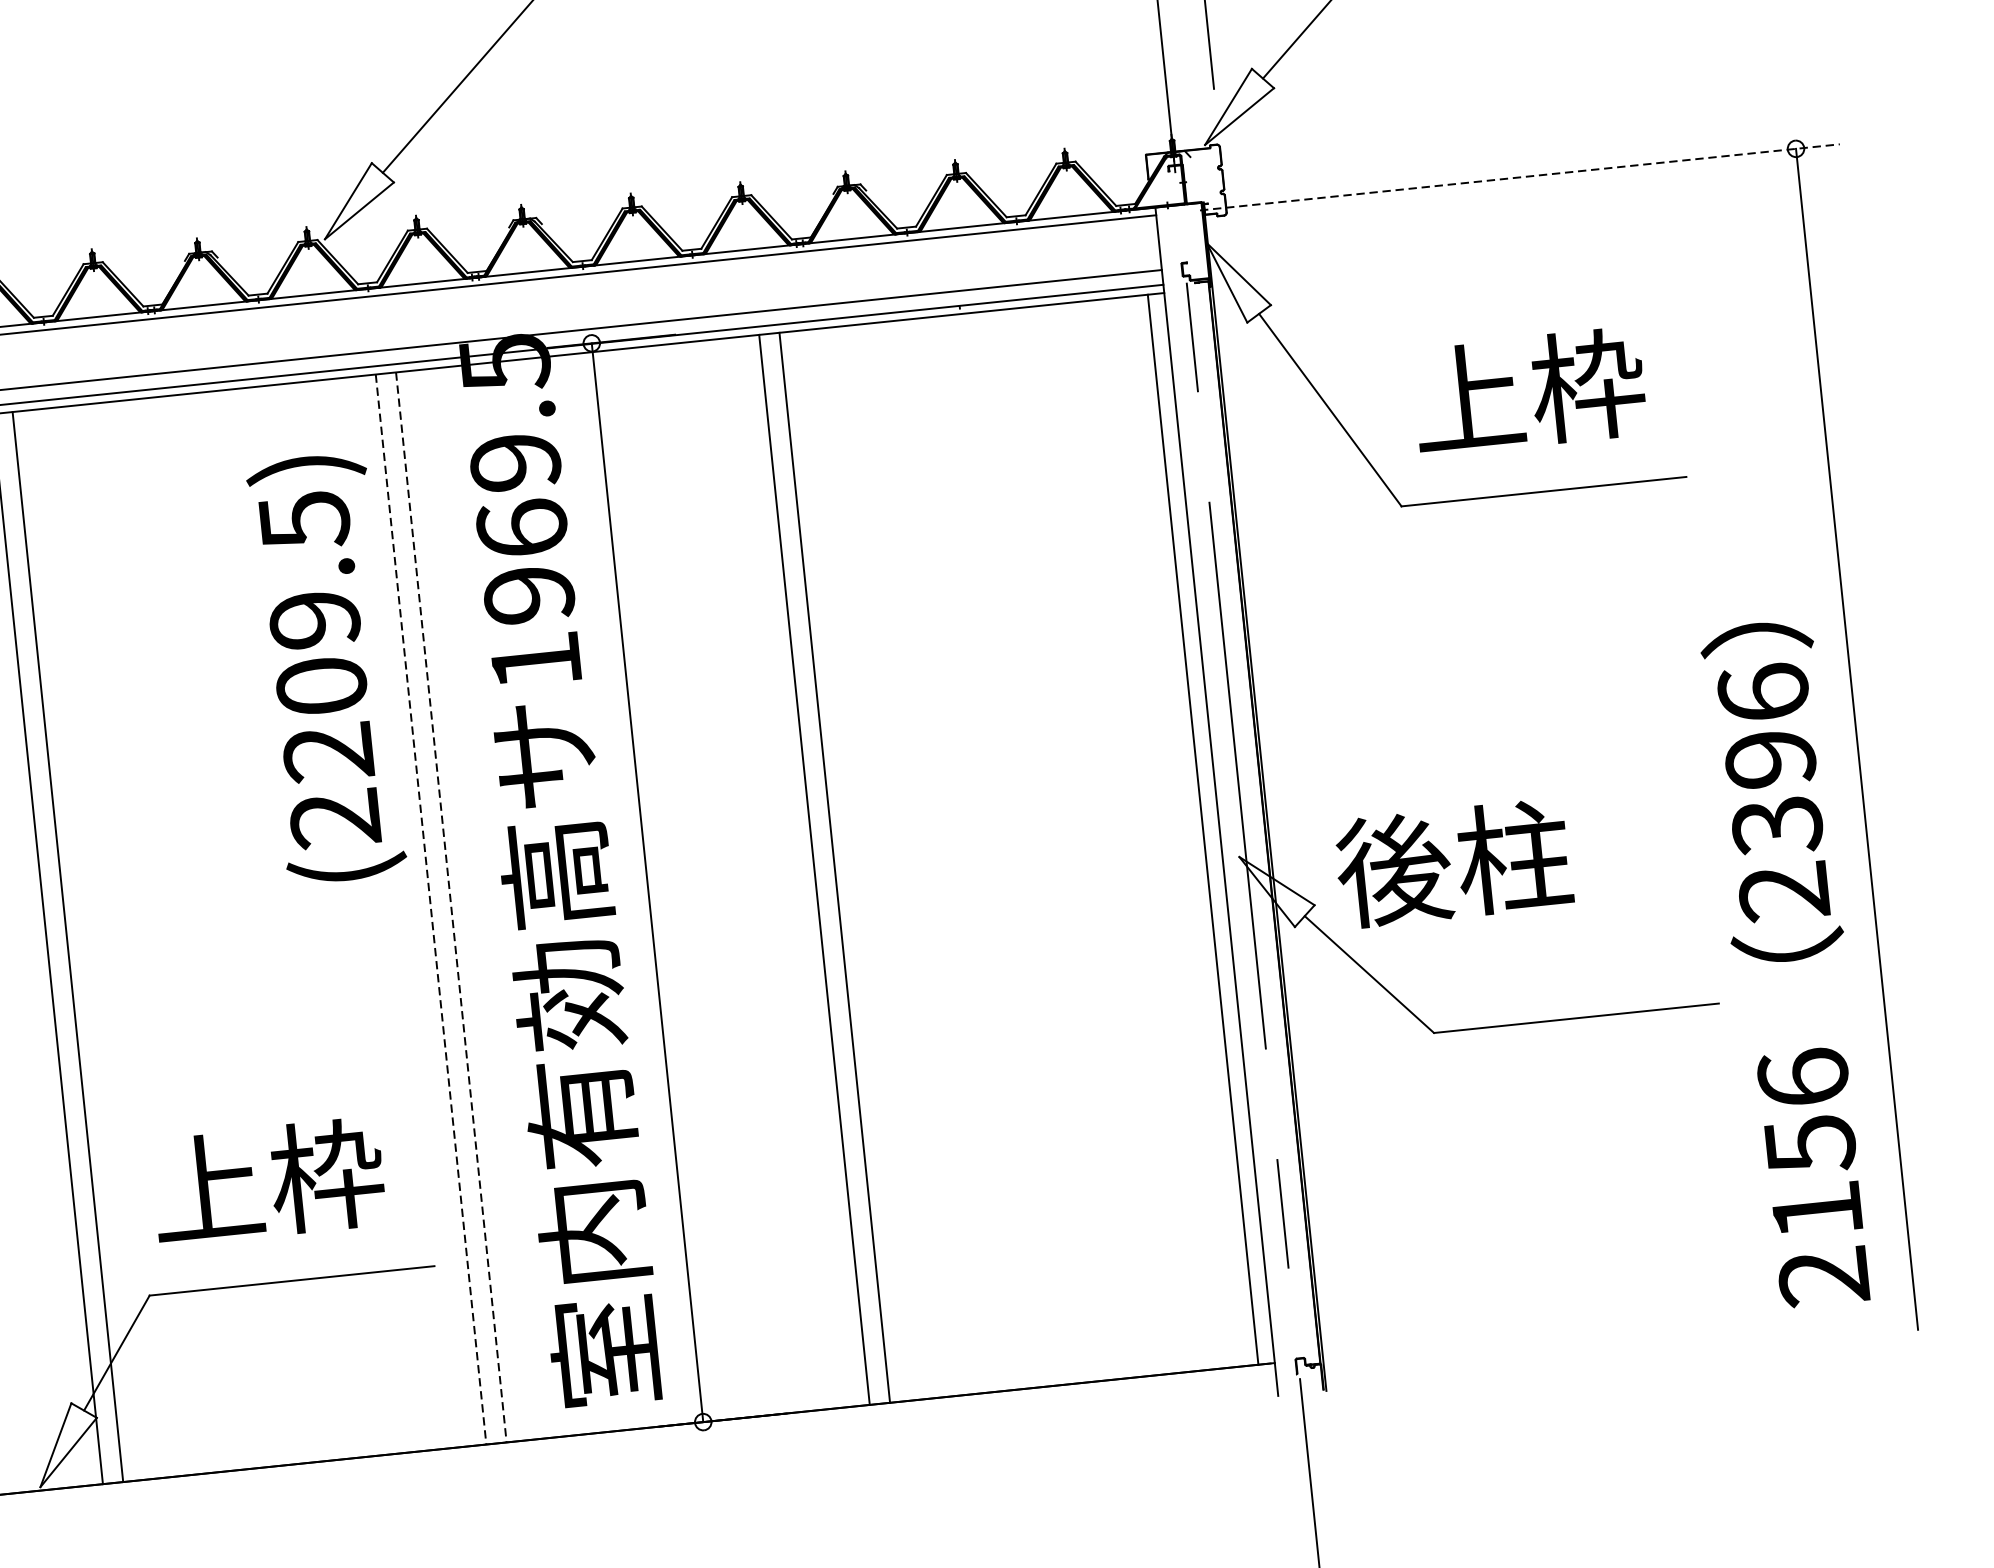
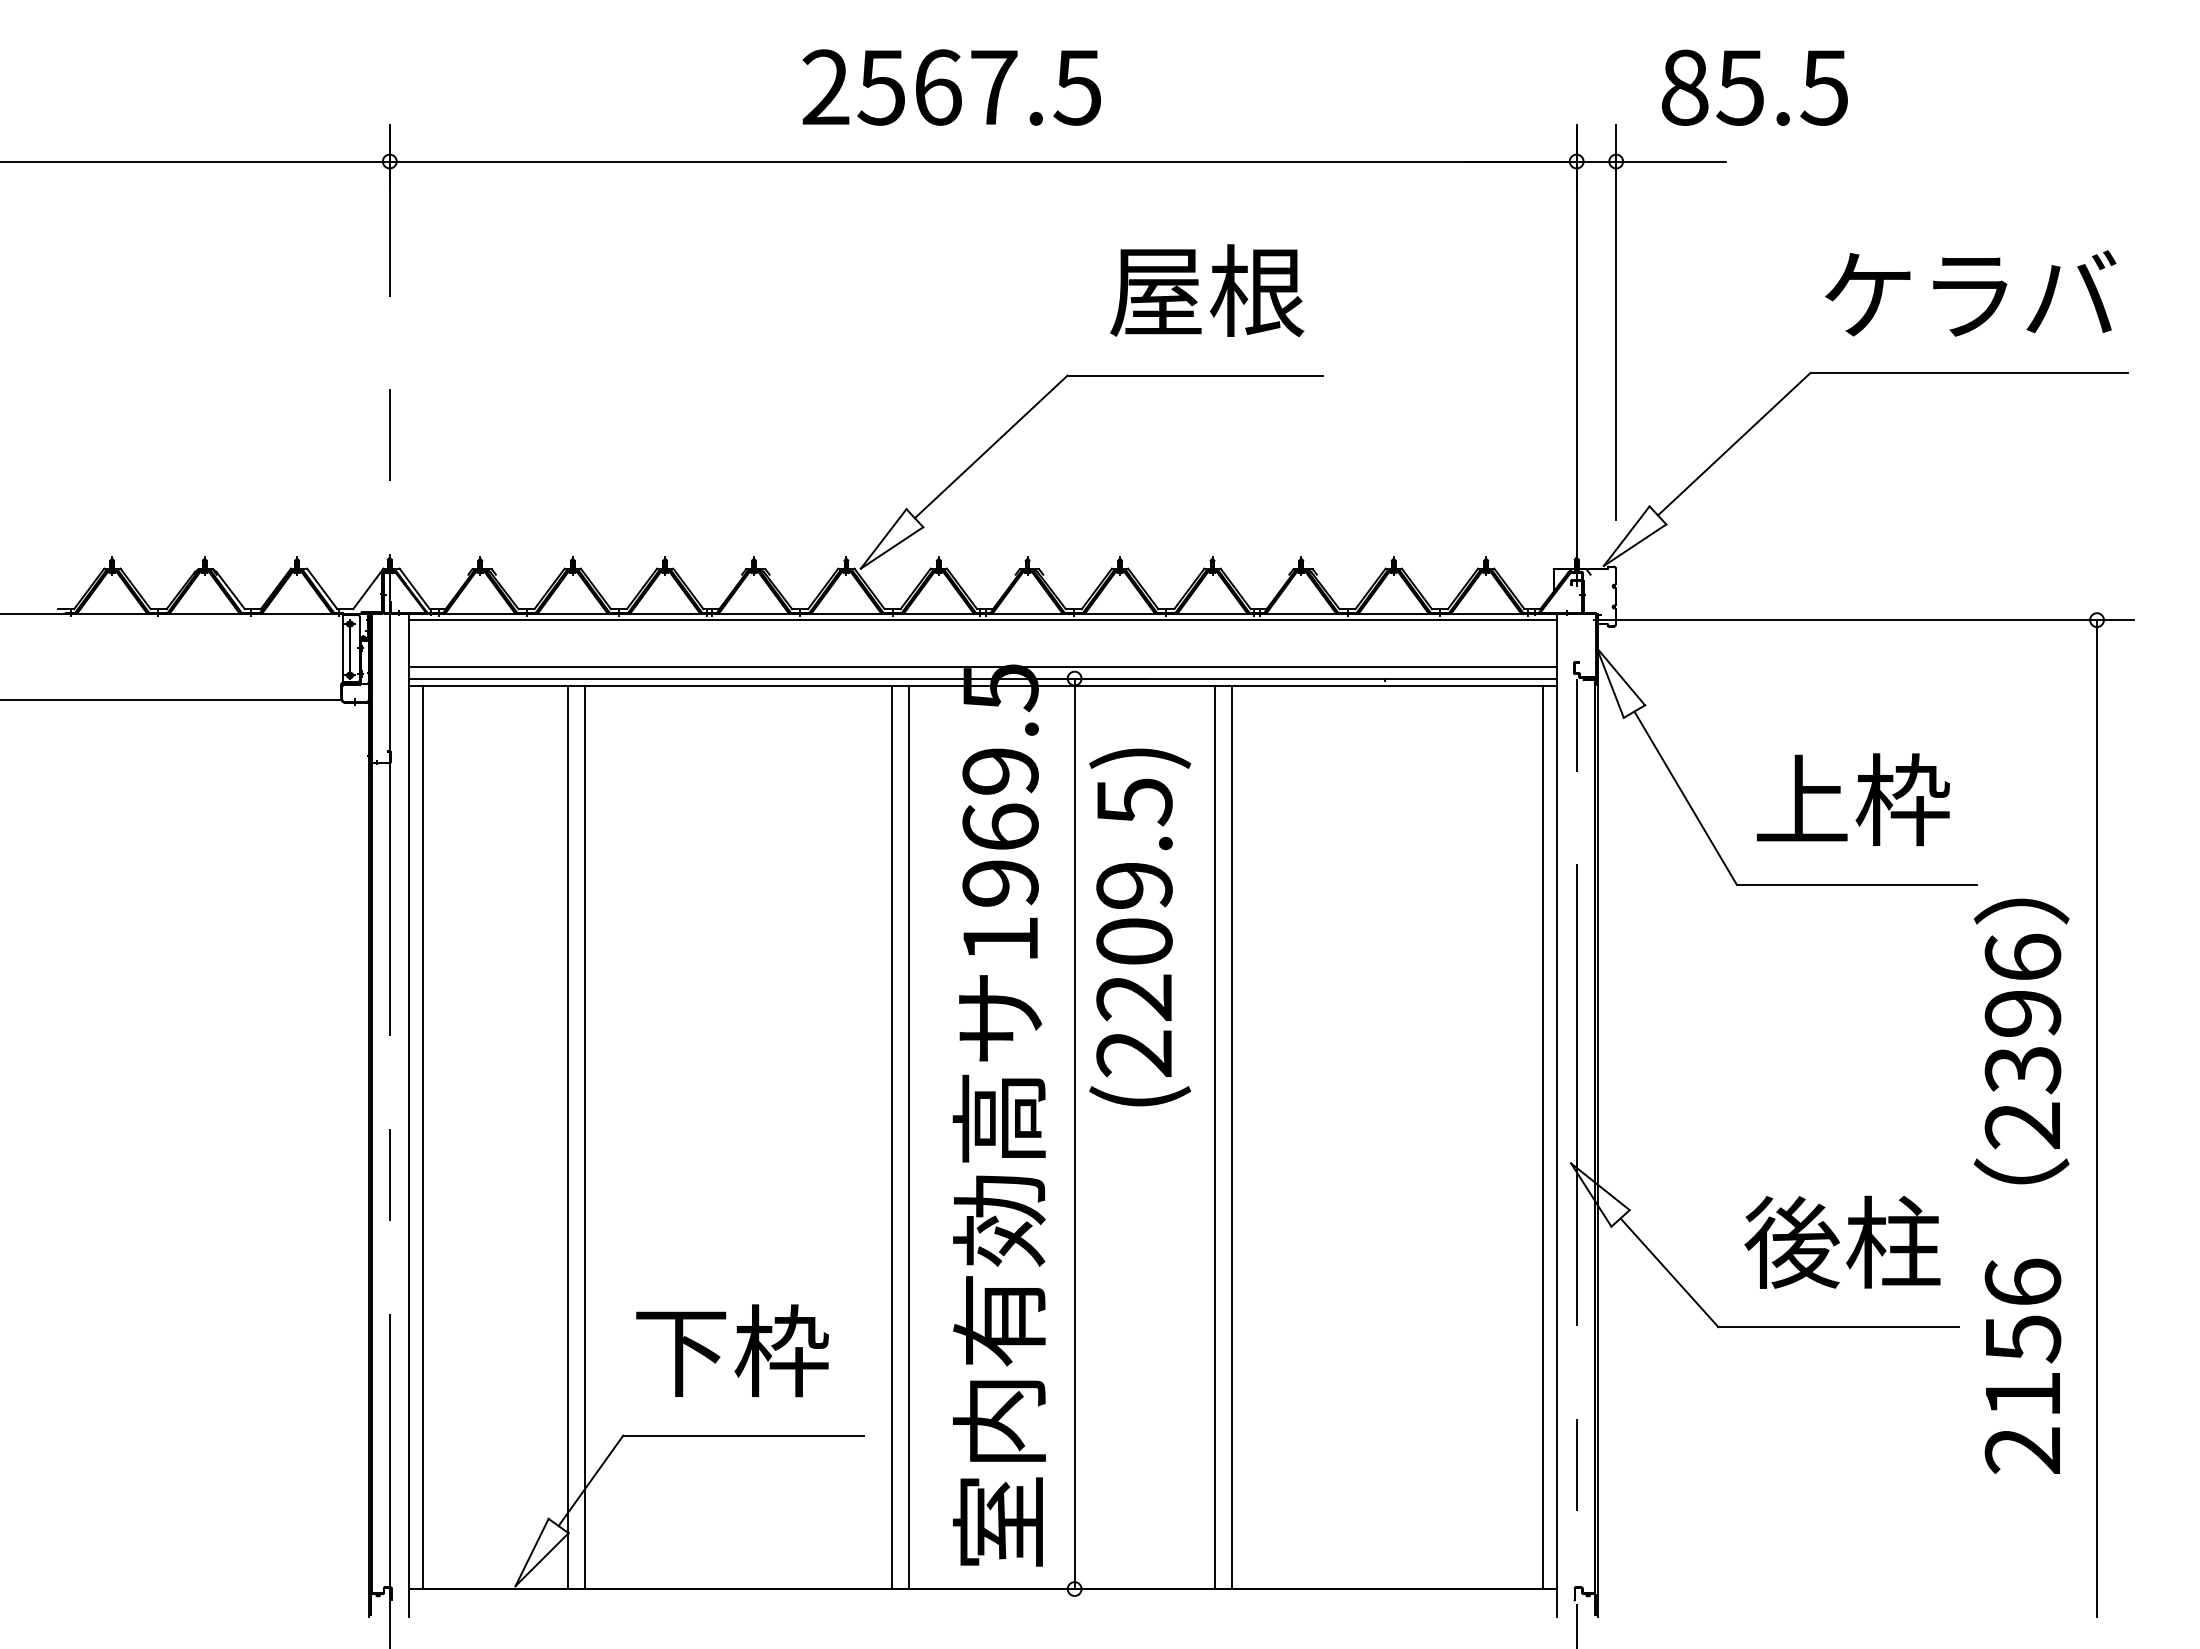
line: (1520, 177) -> (1864, 620), dashed -> solid
text: (327, 668) -> (1140, 927), moved
text: (1453, 862) -> (1842, 1241), moved
line: (451, 907) -> (908, 1137), dashed -> solid
line: (430, 909) -> (891, 1137), dashed -> solid
text: (1789, 964) -> (2021, 1186), moved
text: (207, 1187) -> (680, 1350), 上枠 -> 下枠

